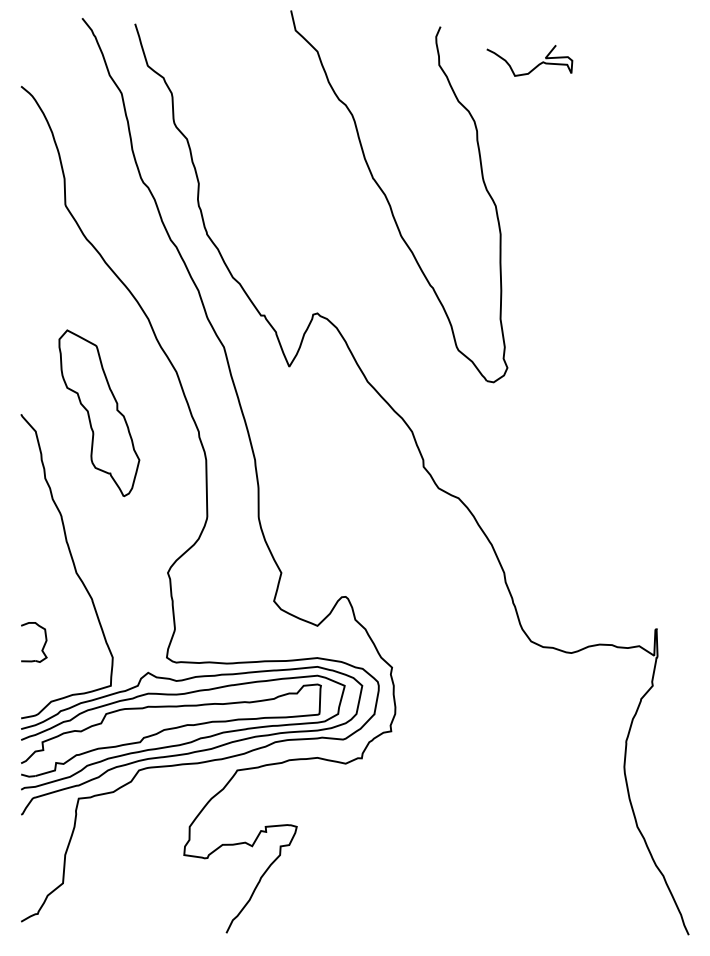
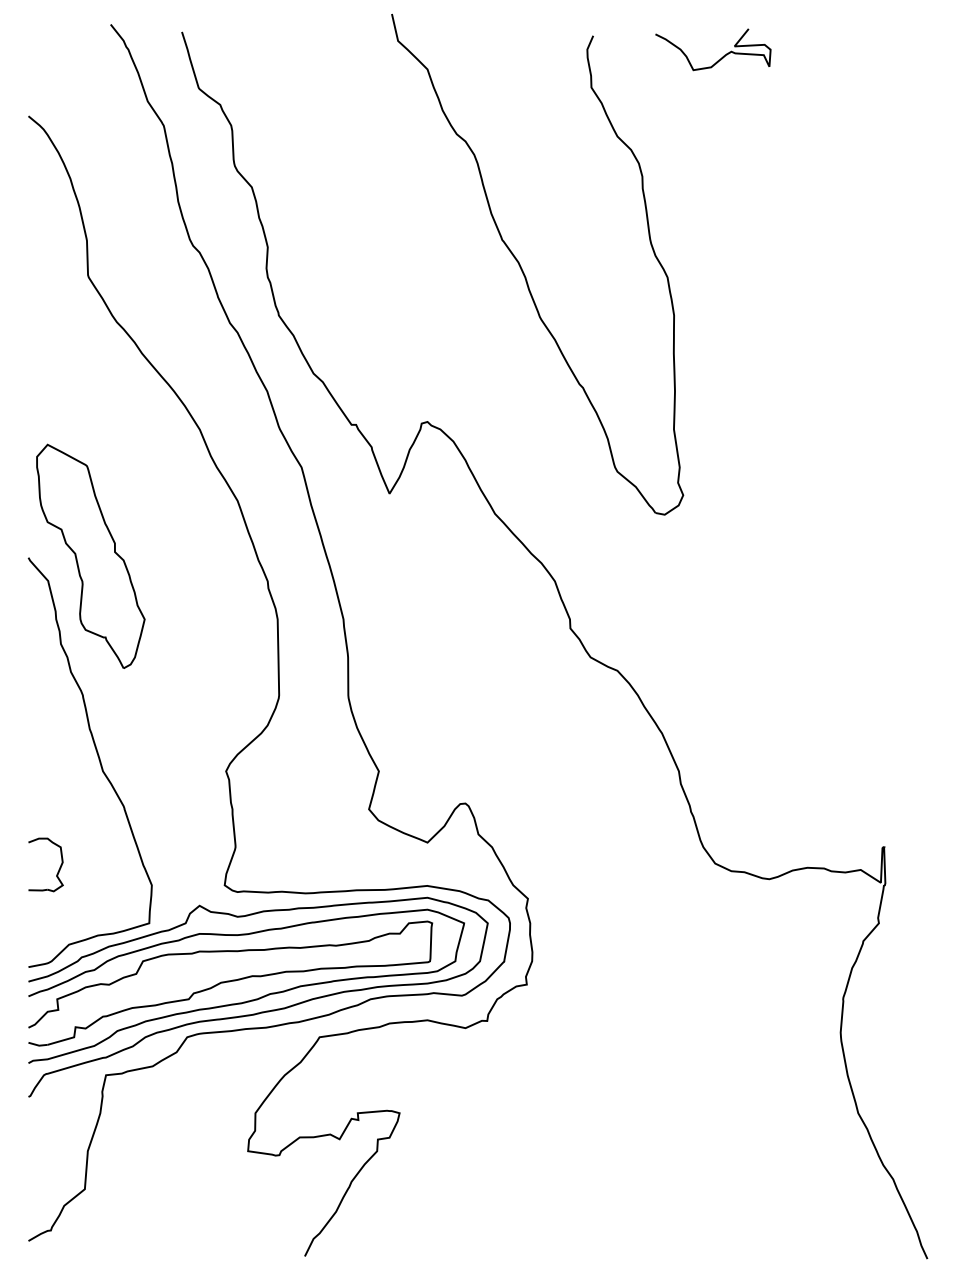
curve: (535, 66) -> (721, 57), moved
part: (99, 412) -> (90, 555), moved

